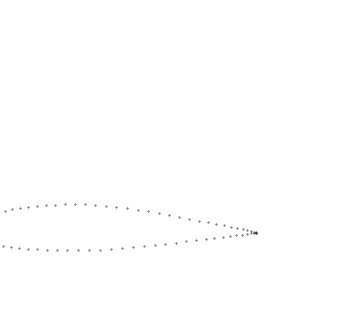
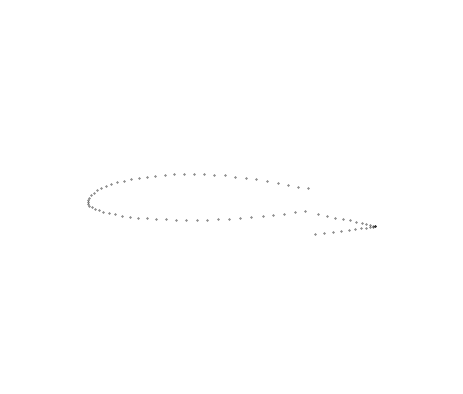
part: (226, 230) -> (345, 224), moved

